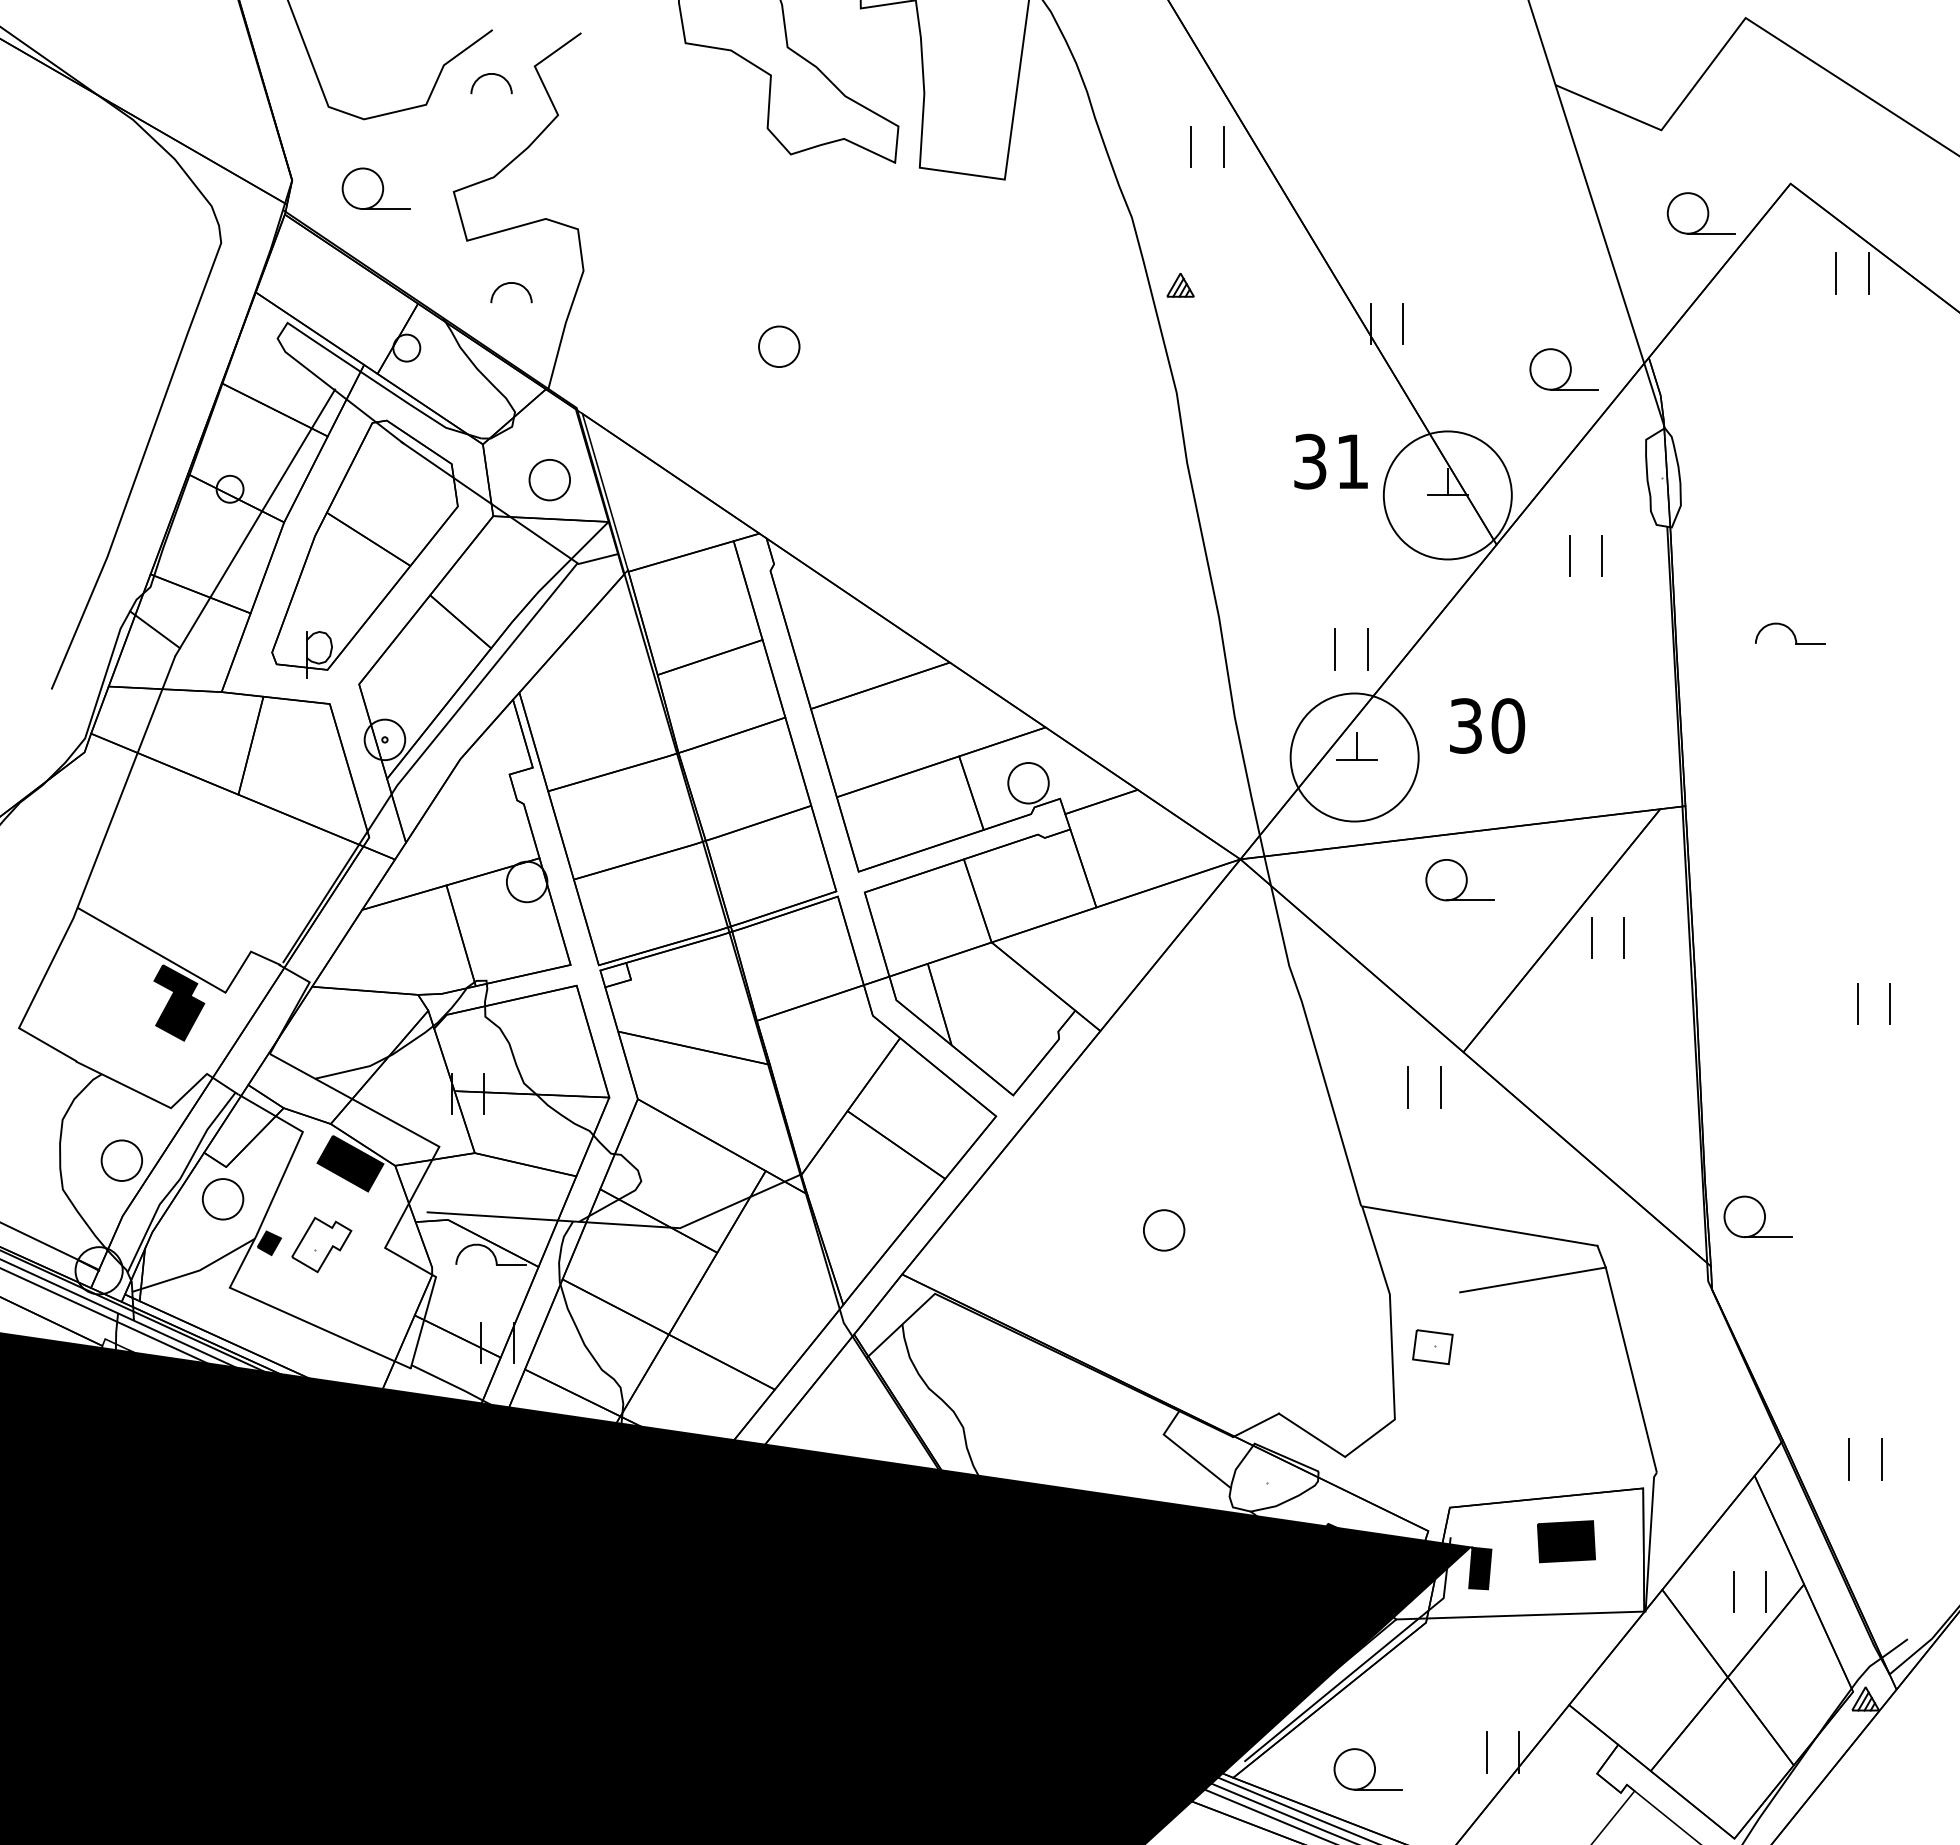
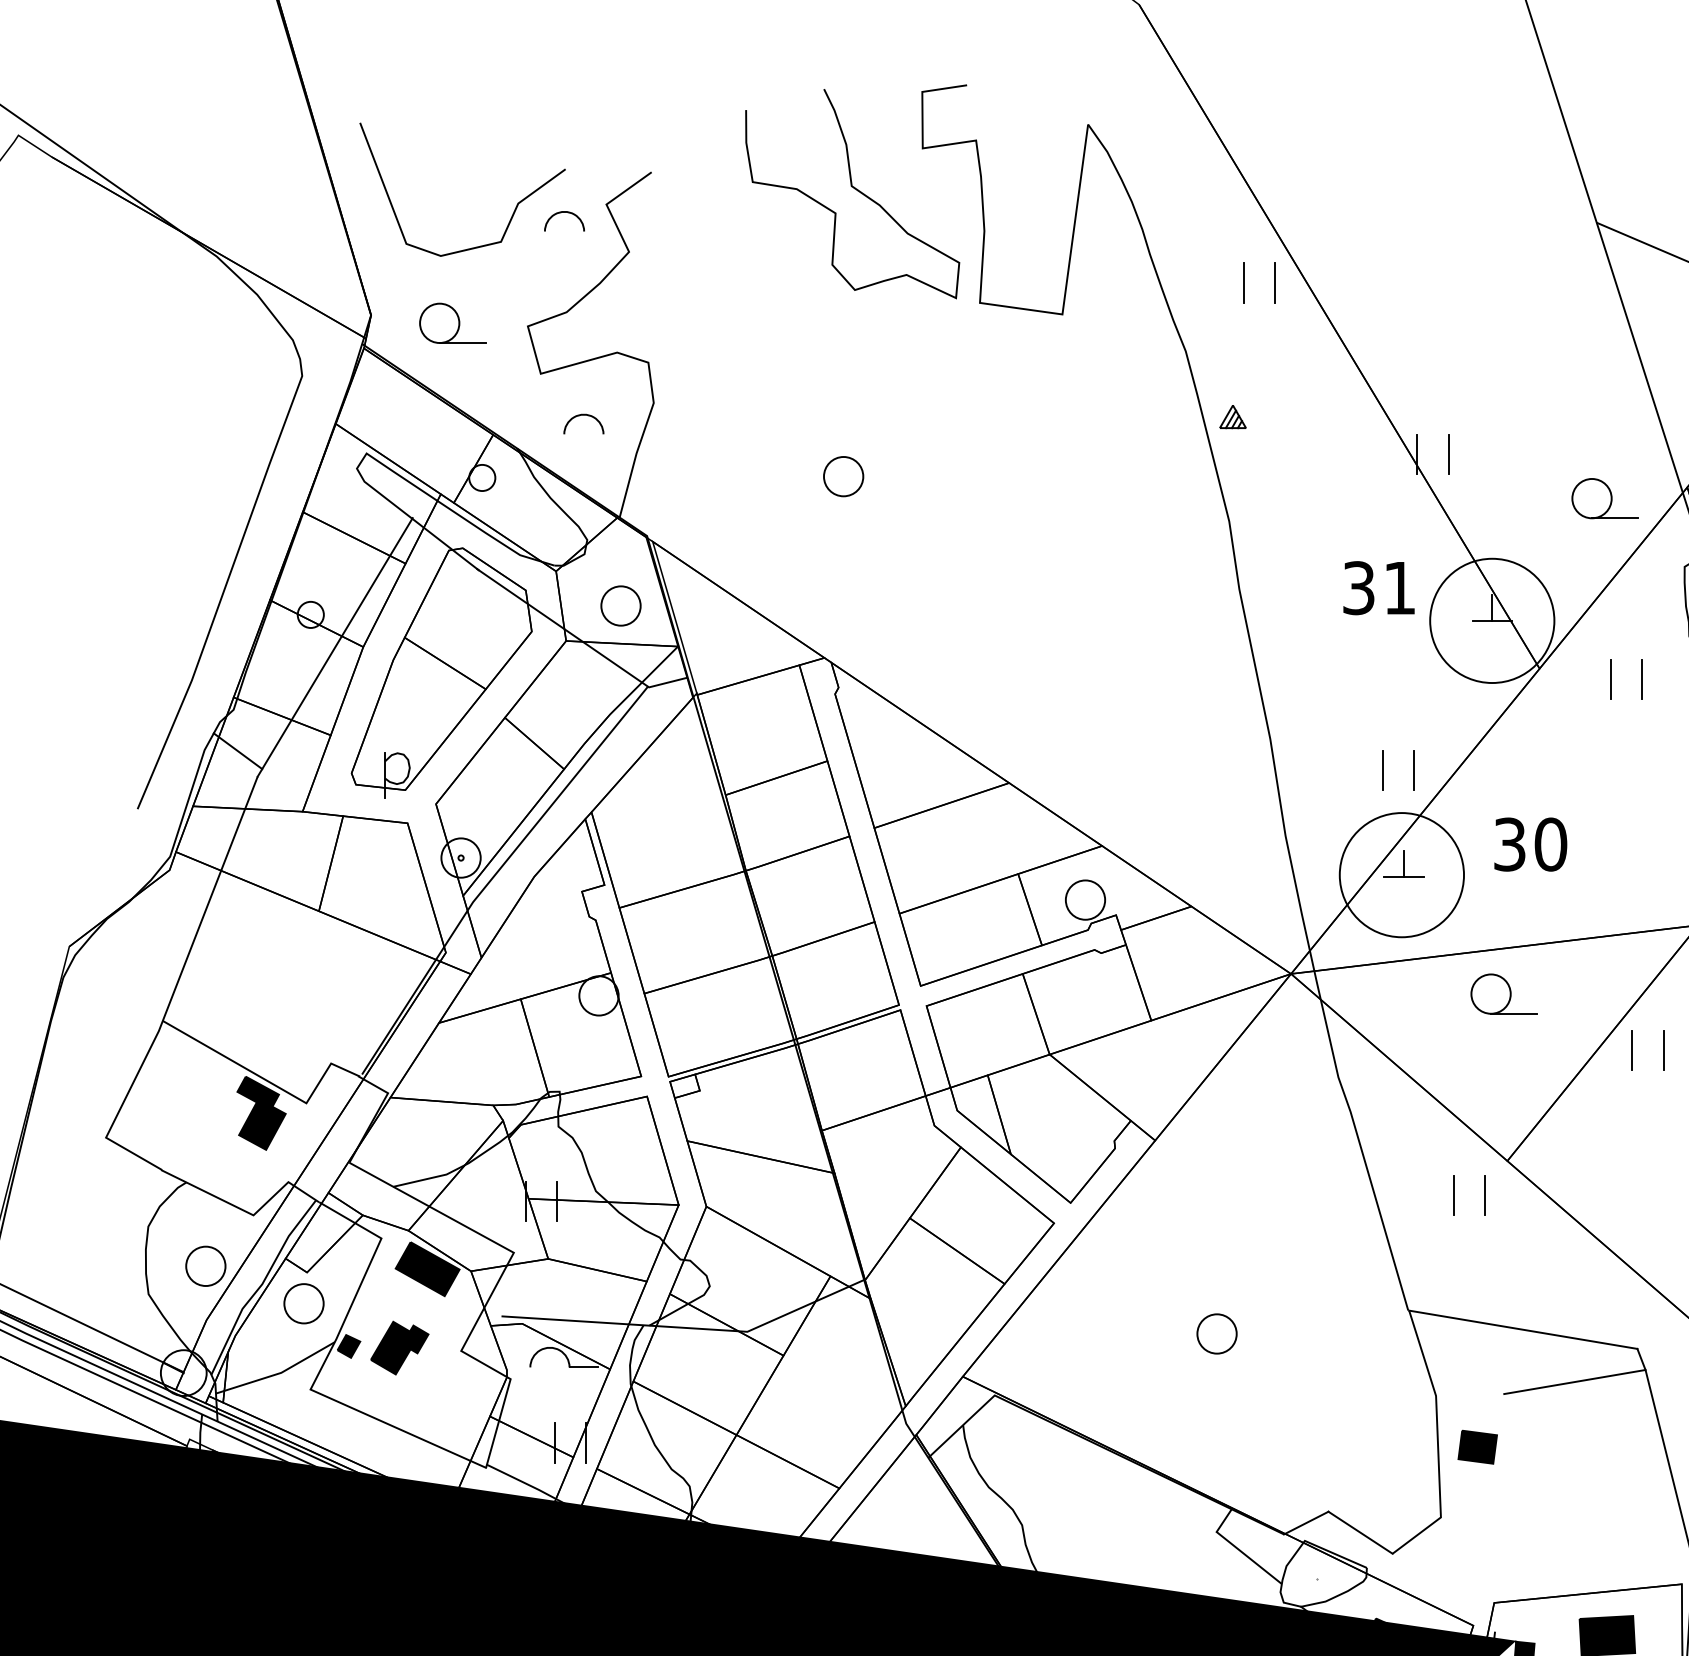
fill: (321, 1244) -> (399, 1347), added
fill: (1432, 1347) -> (1477, 1447), added

